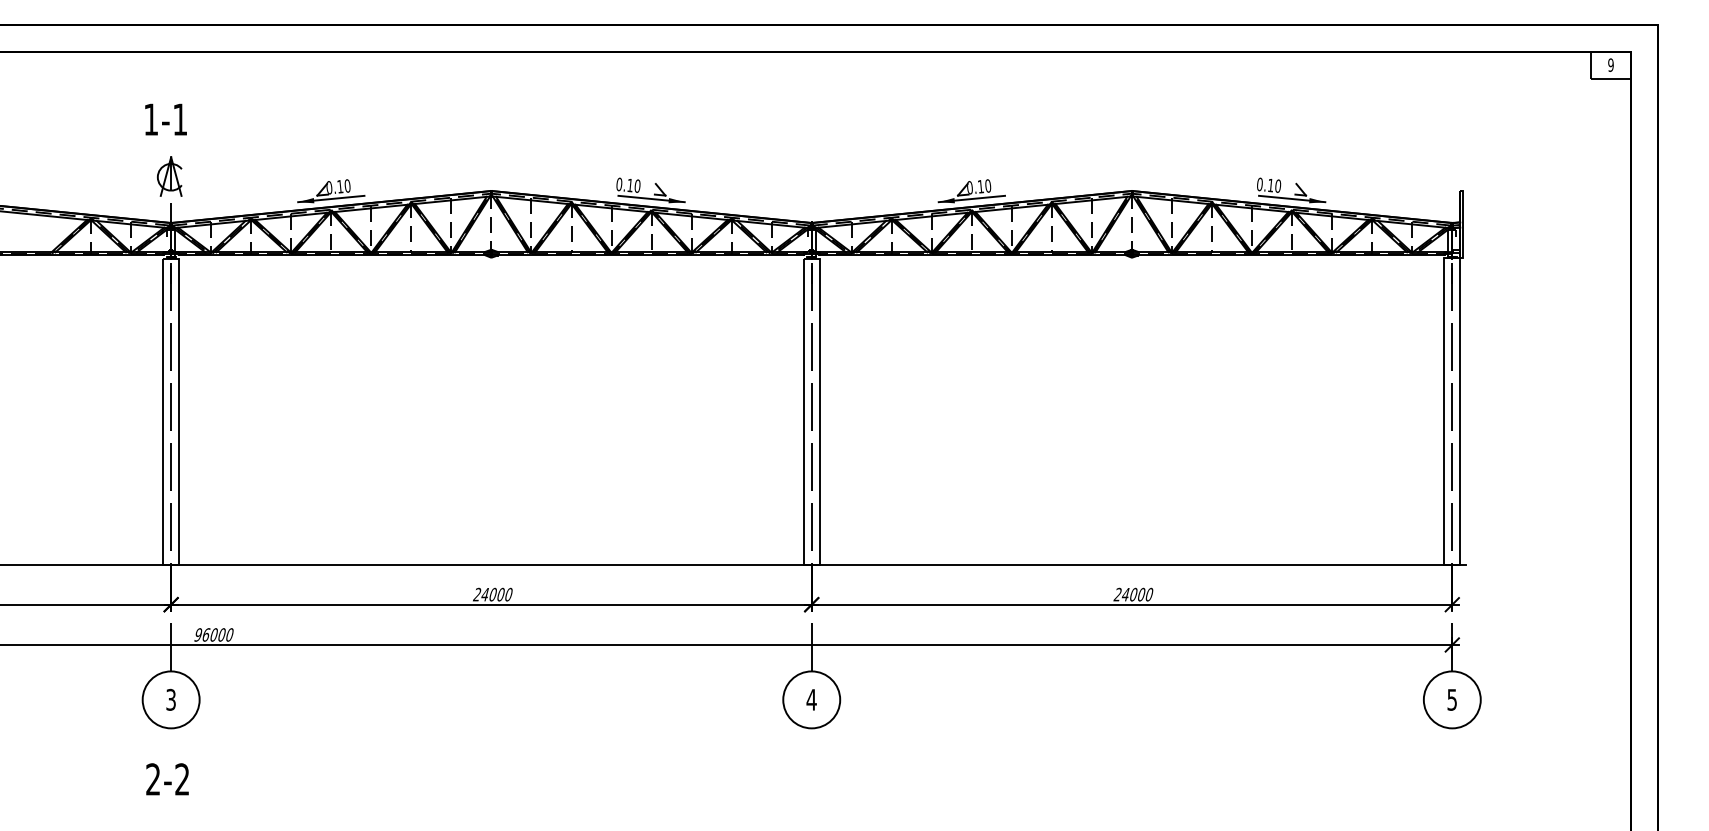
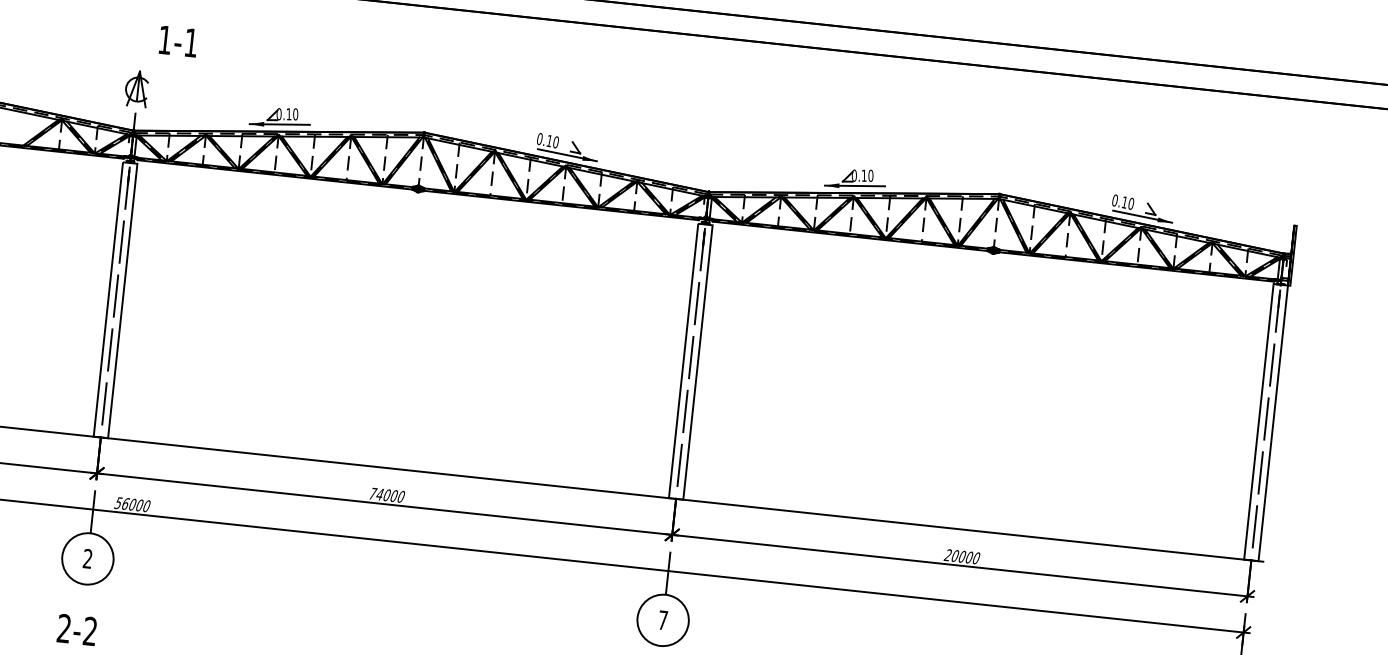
text: (165, 119) -> (178, 41), moved
text: (477, 594) -> (373, 493), 24000 -> 74000
text: (1125, 594) -> (955, 555), 24000 -> 20000
text: (198, 634) -> (118, 502), 96000 -> 56000
text: (170, 699) -> (87, 558), 3 -> 2
text: (811, 699) -> (662, 620), 4 -> 7

